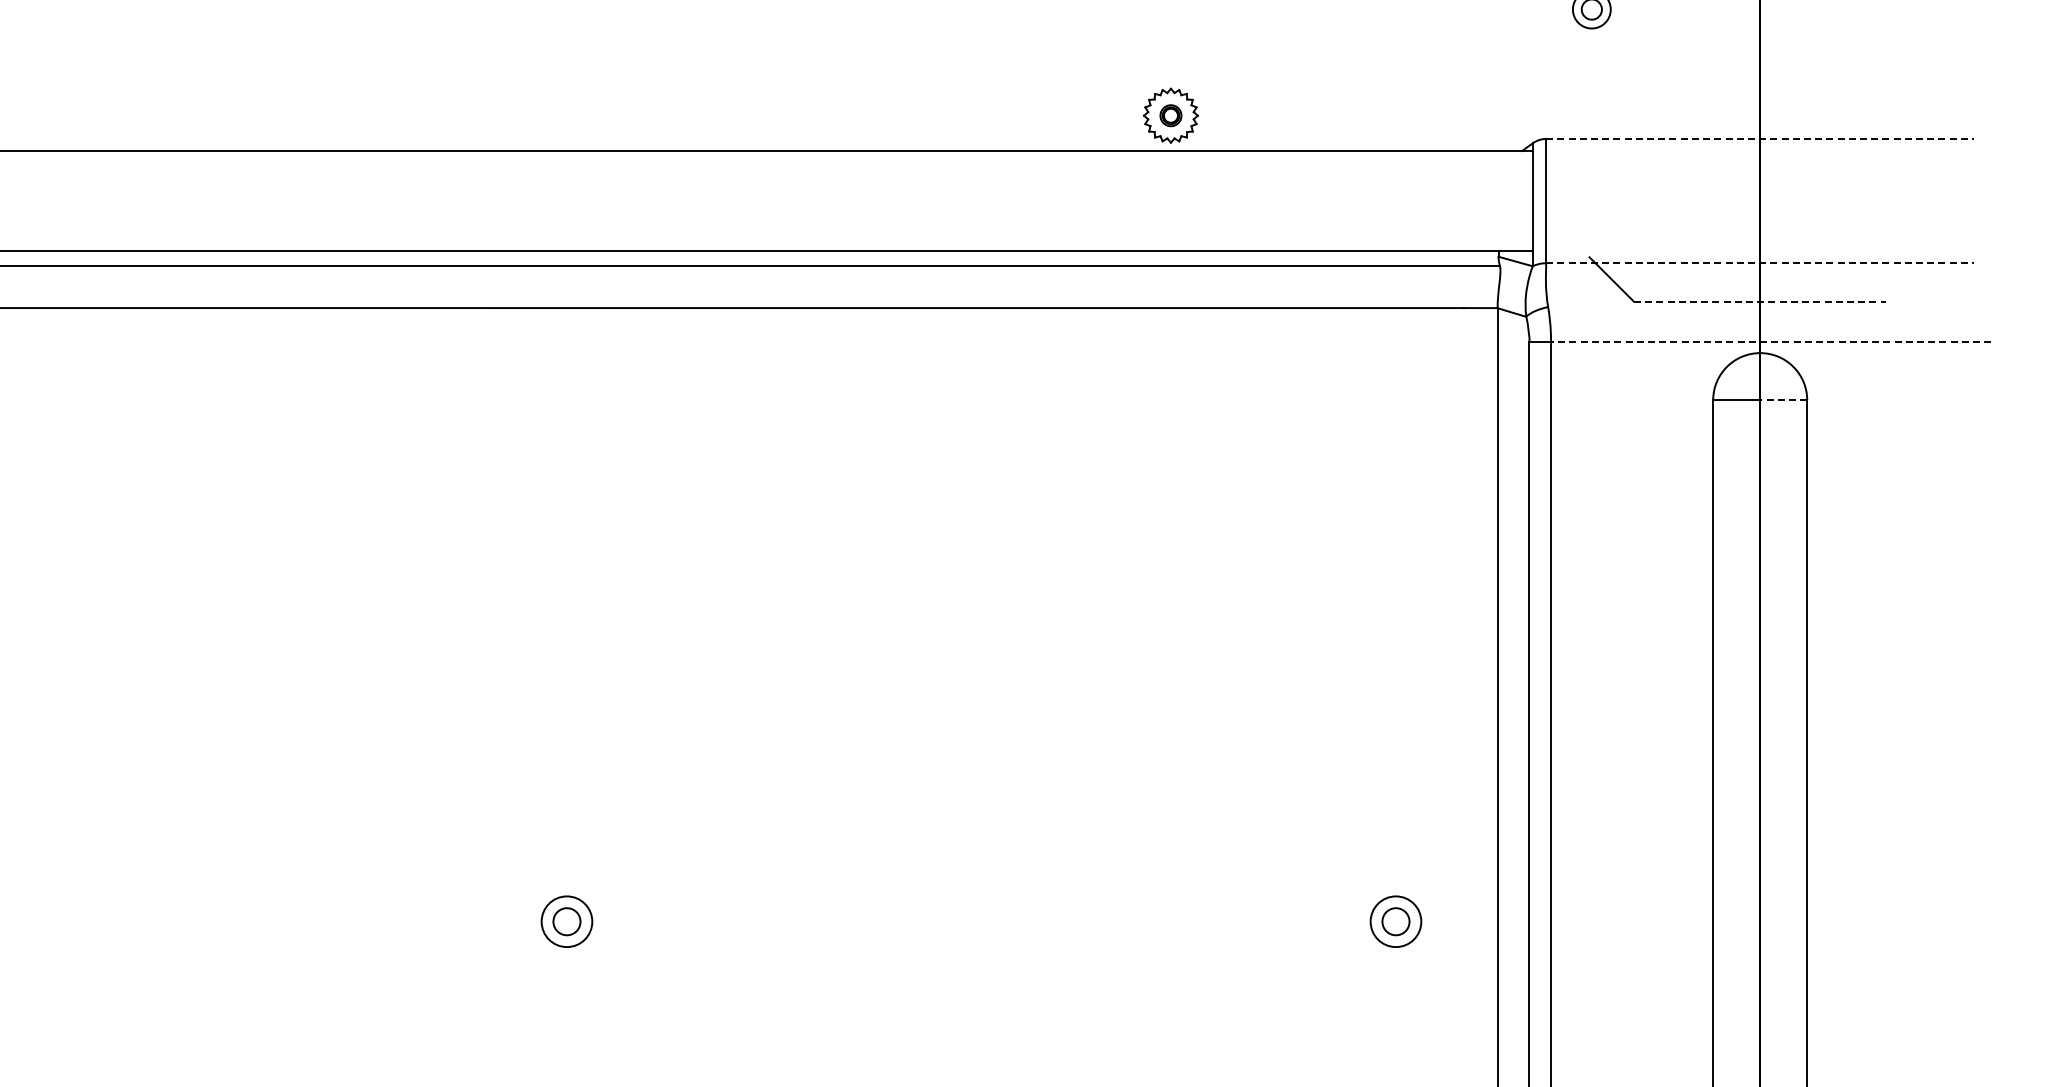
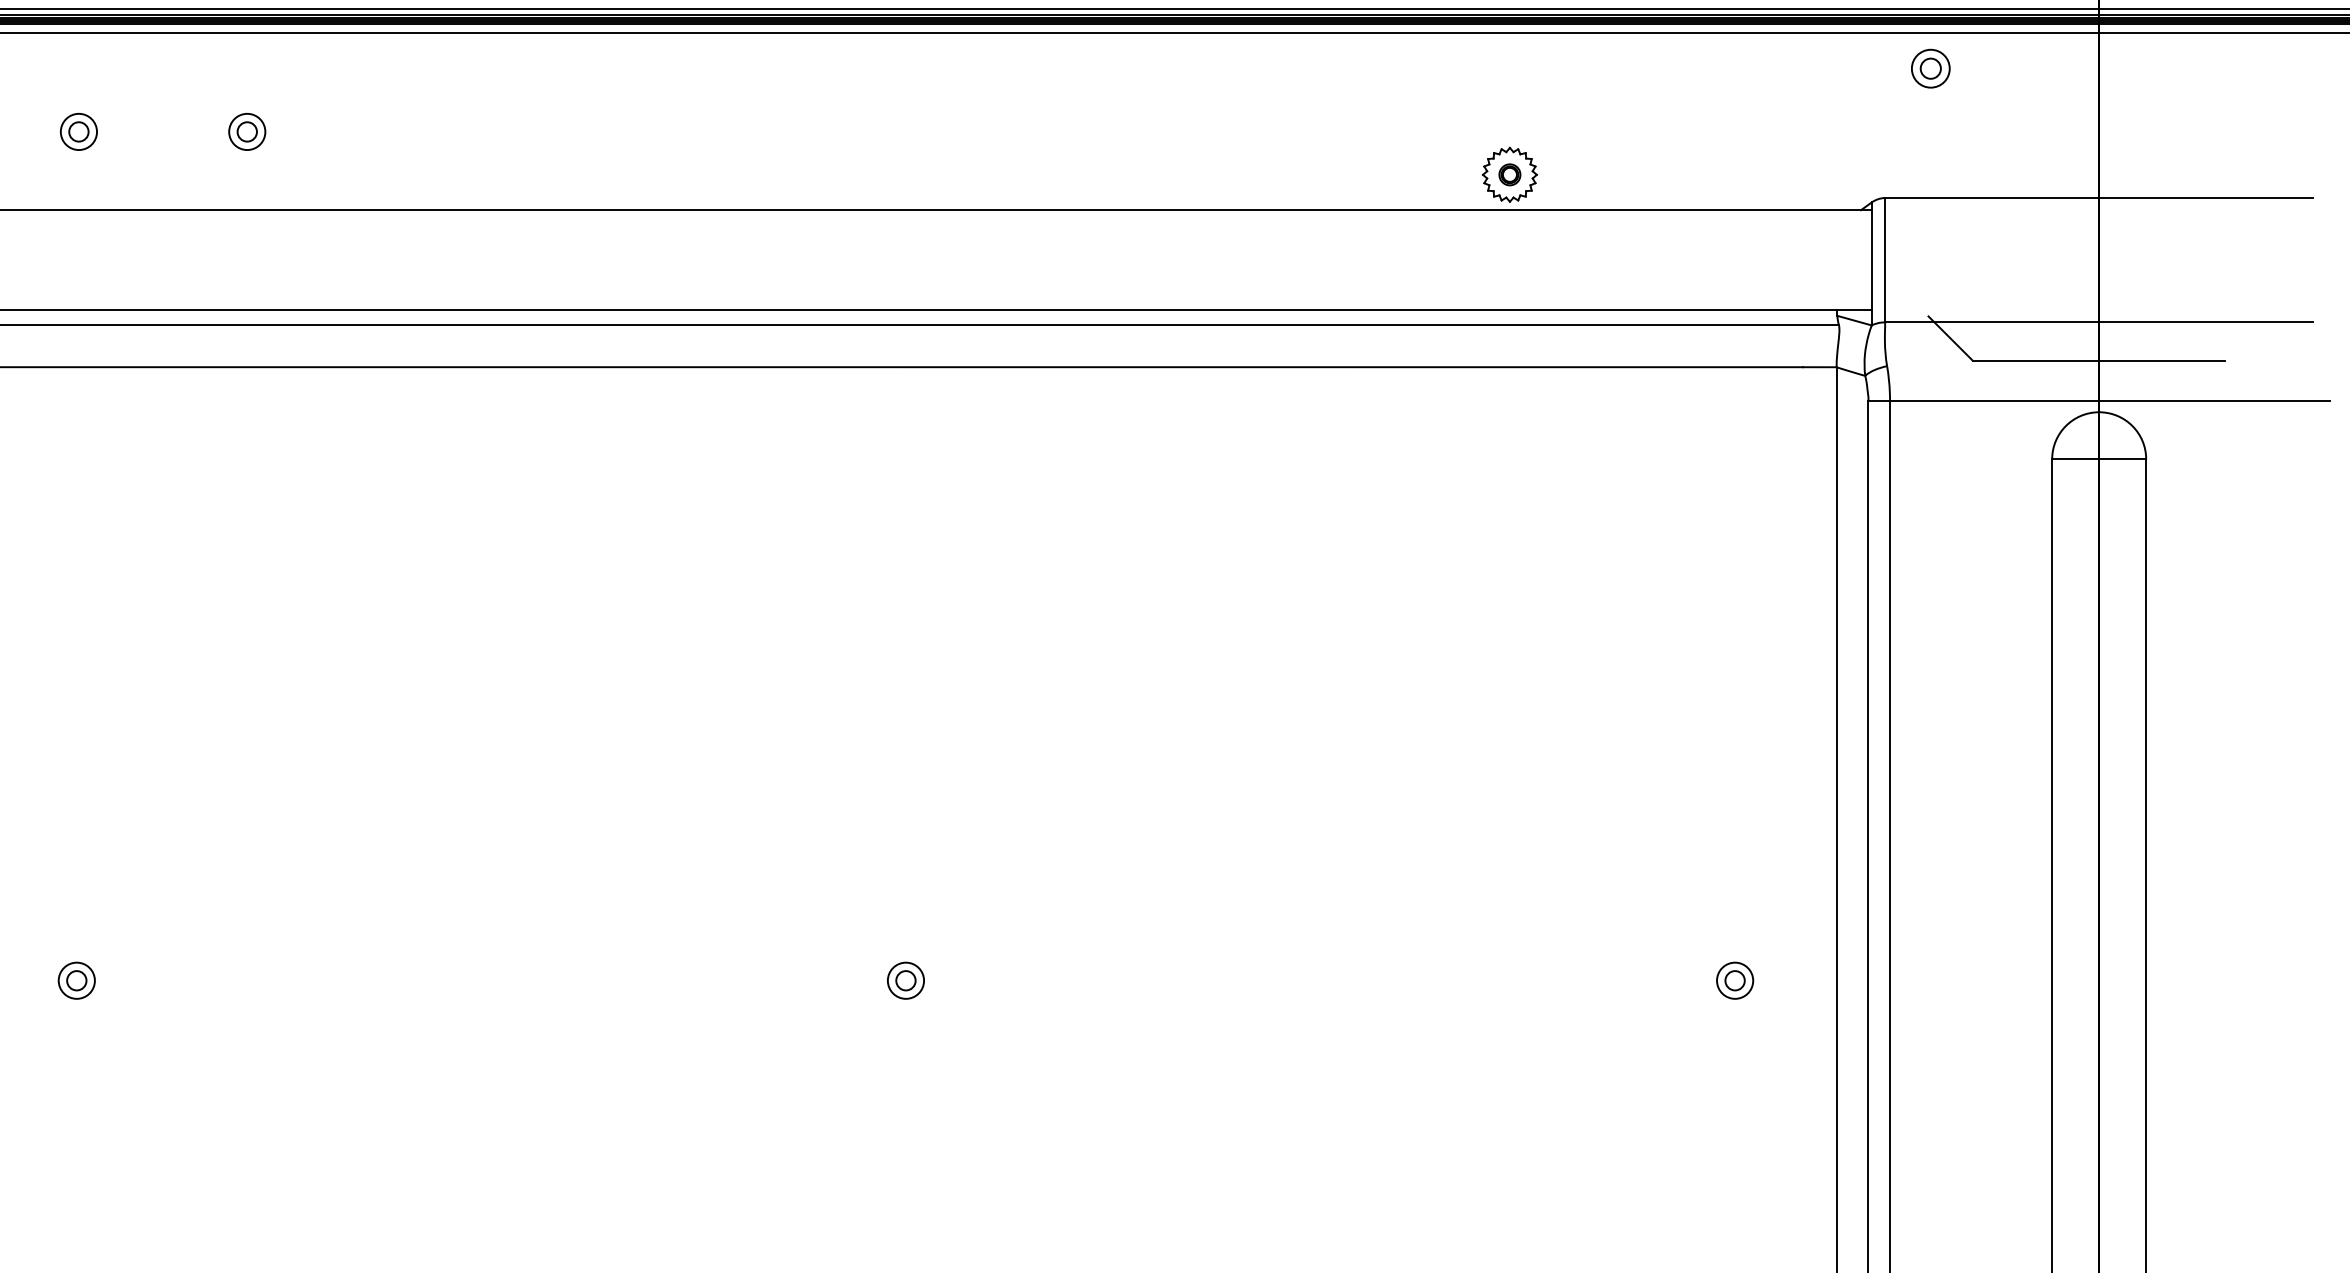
line: (1760, 139) -> (2099, 198), dashed -> solid
line: (1760, 263) -> (2099, 322), dashed -> solid
line: (1760, 301) -> (2099, 360), dashed -> solid
line: (1770, 342) -> (2109, 401), dashed -> solid
line: (1783, 400) -> (2122, 459), dashed -> solid
part: (566, 921) -> (905, 980), size x0.71
part: (1396, 921) -> (1735, 980), size x0.71

